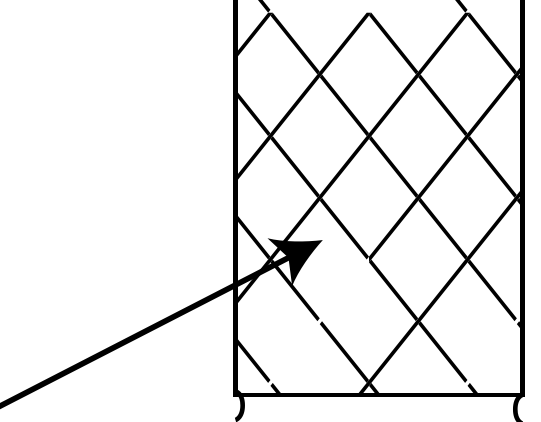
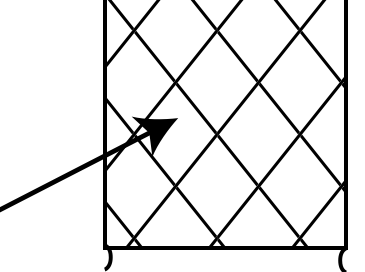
fill: (313, 325) -> (170, 189), added
fill: (488, 352) -> (317, 212), added

